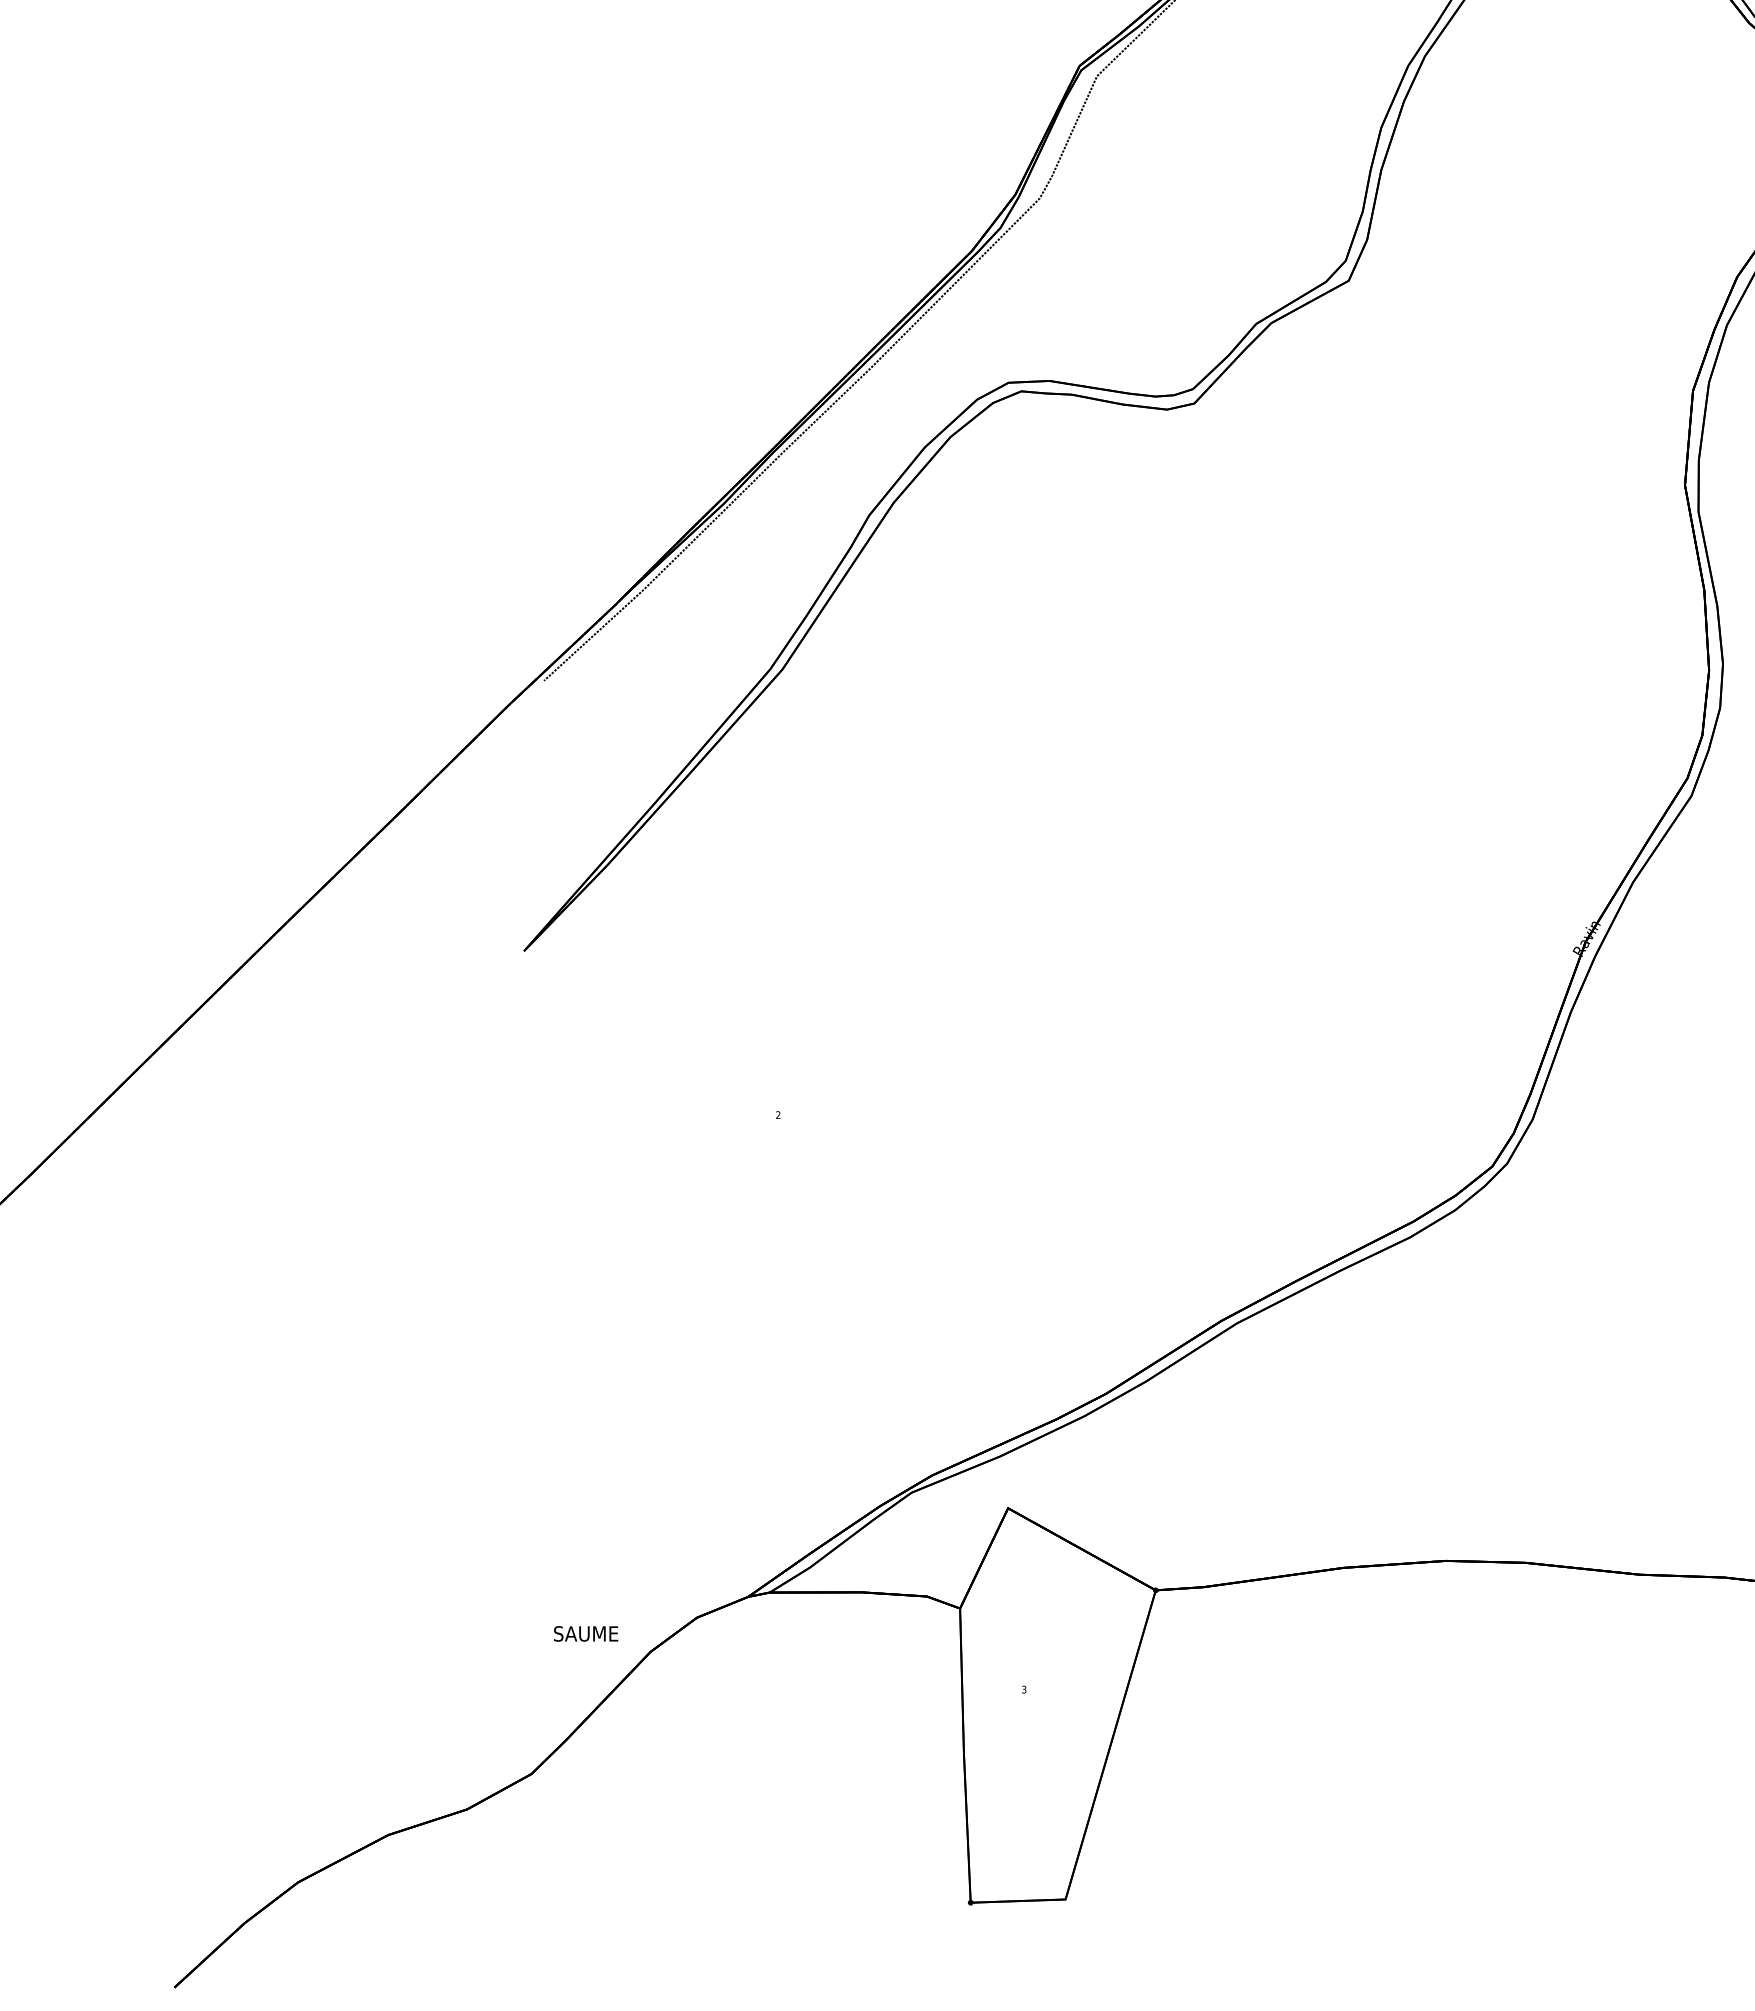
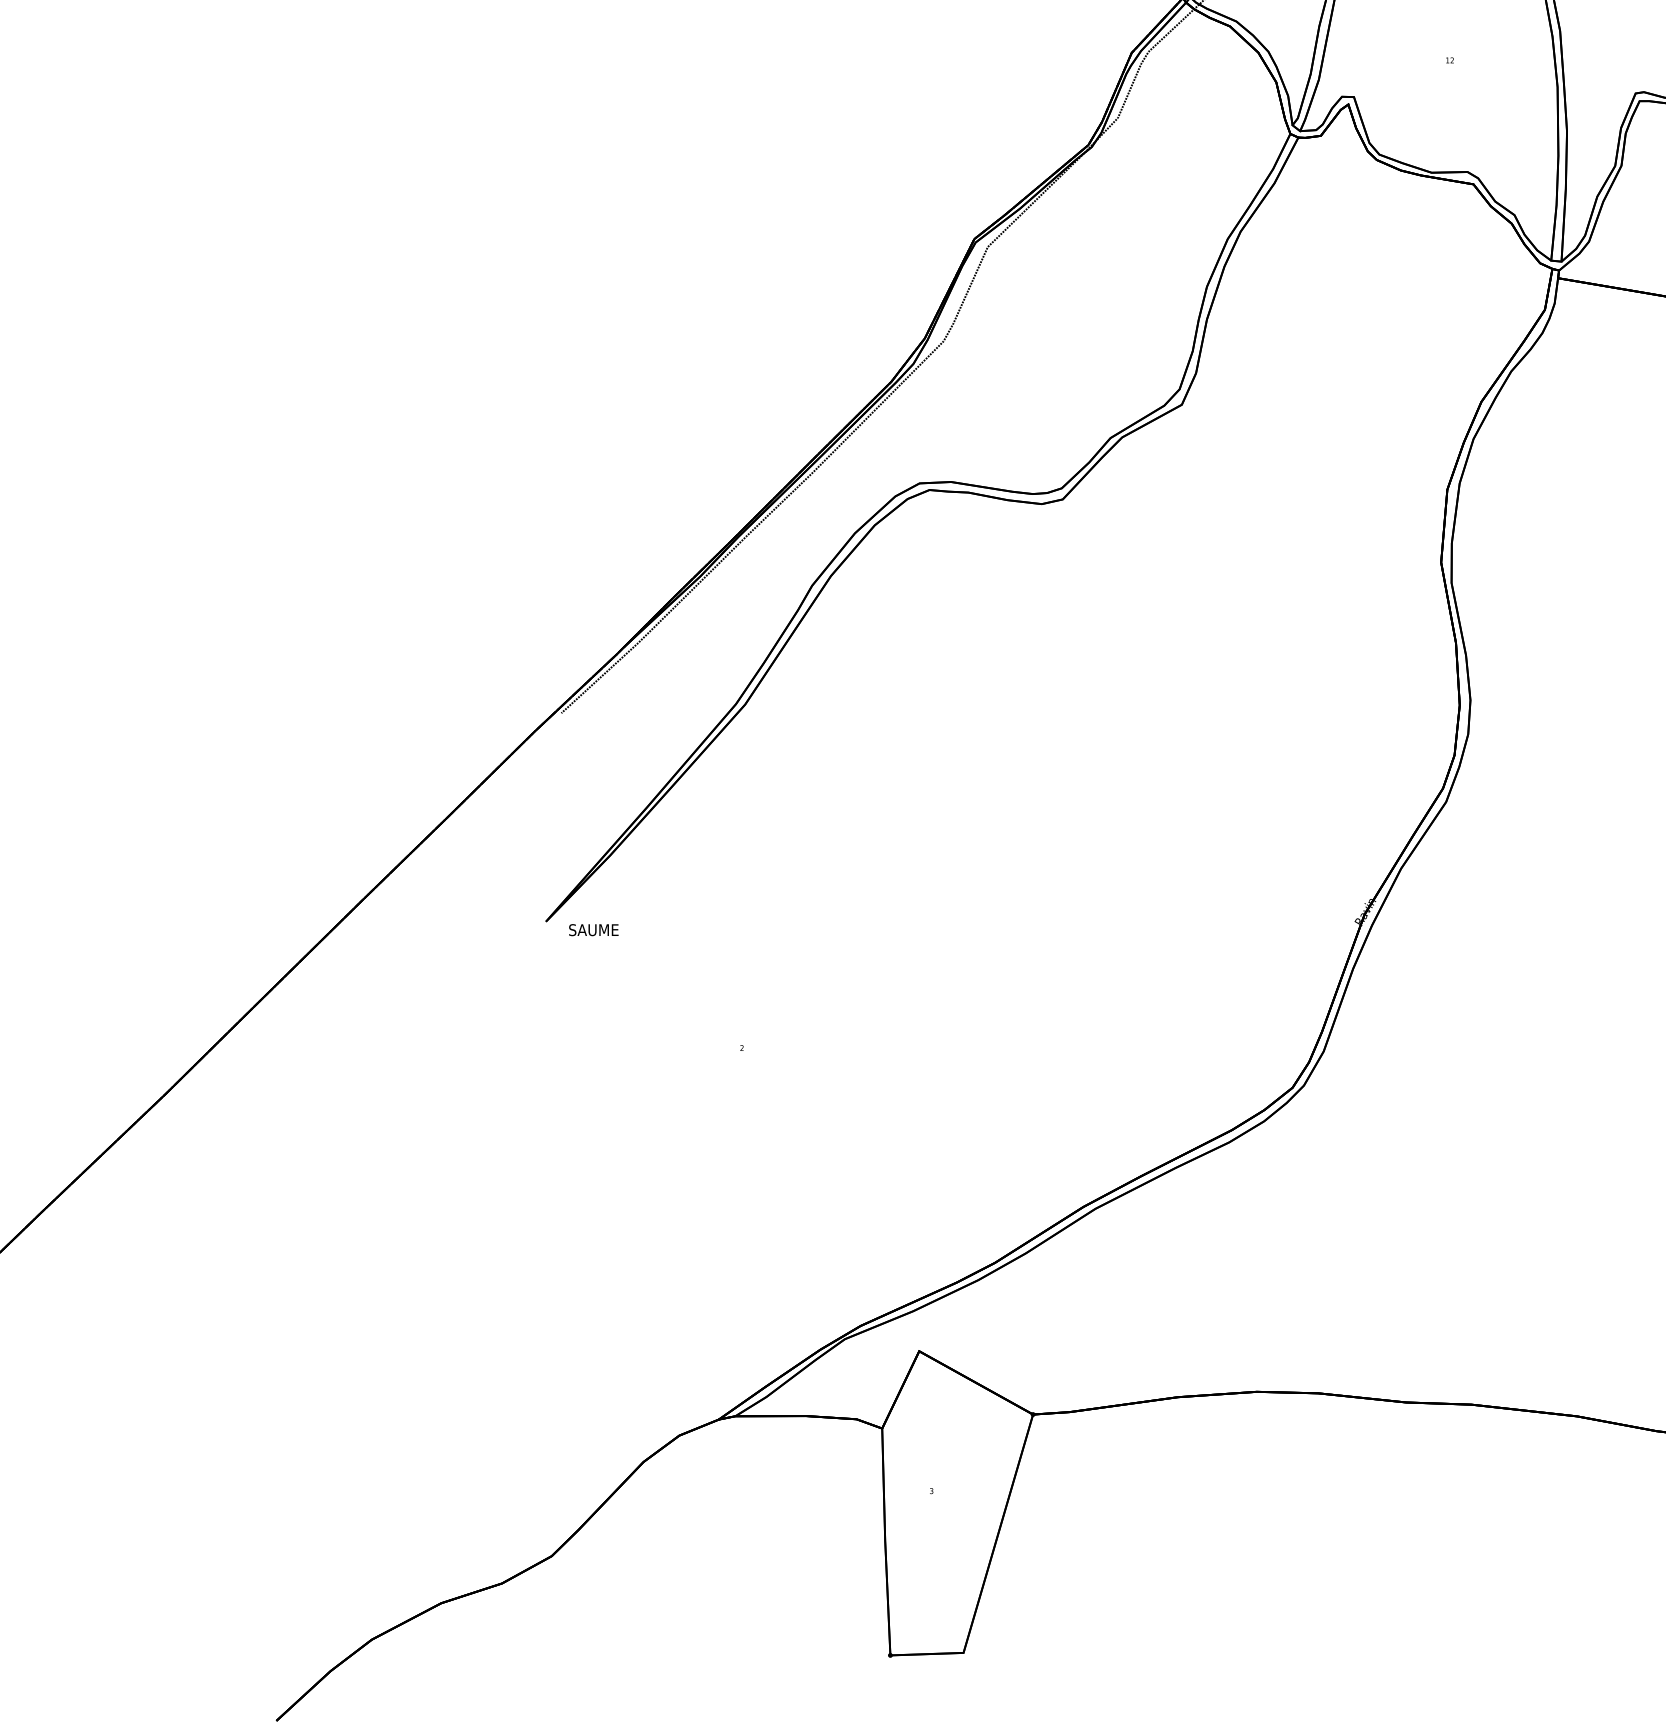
text: (585, 1634) -> (593, 930), moved

